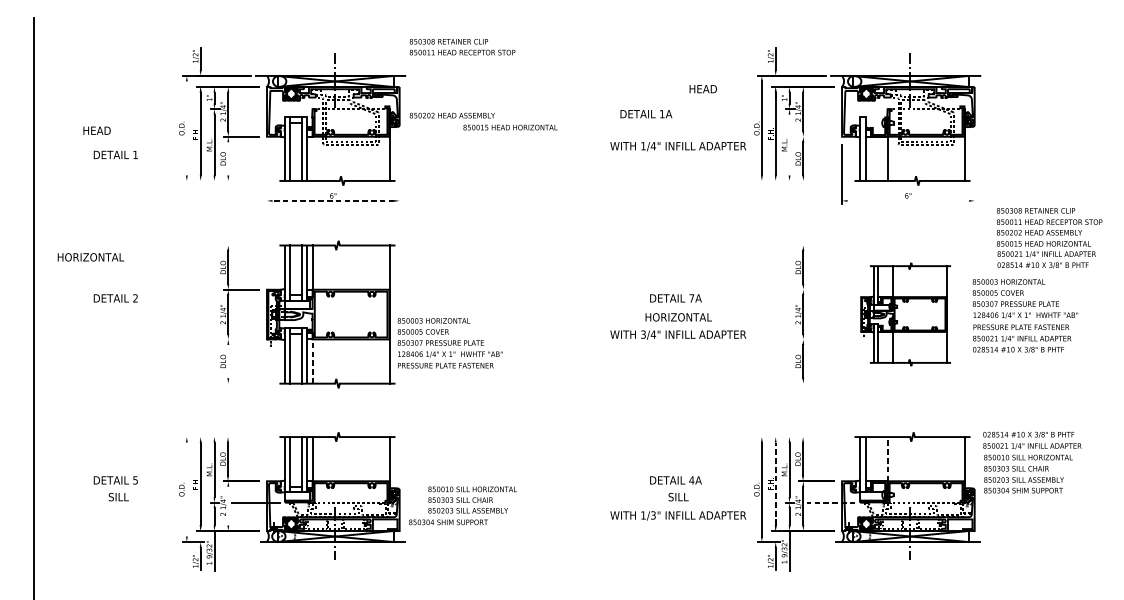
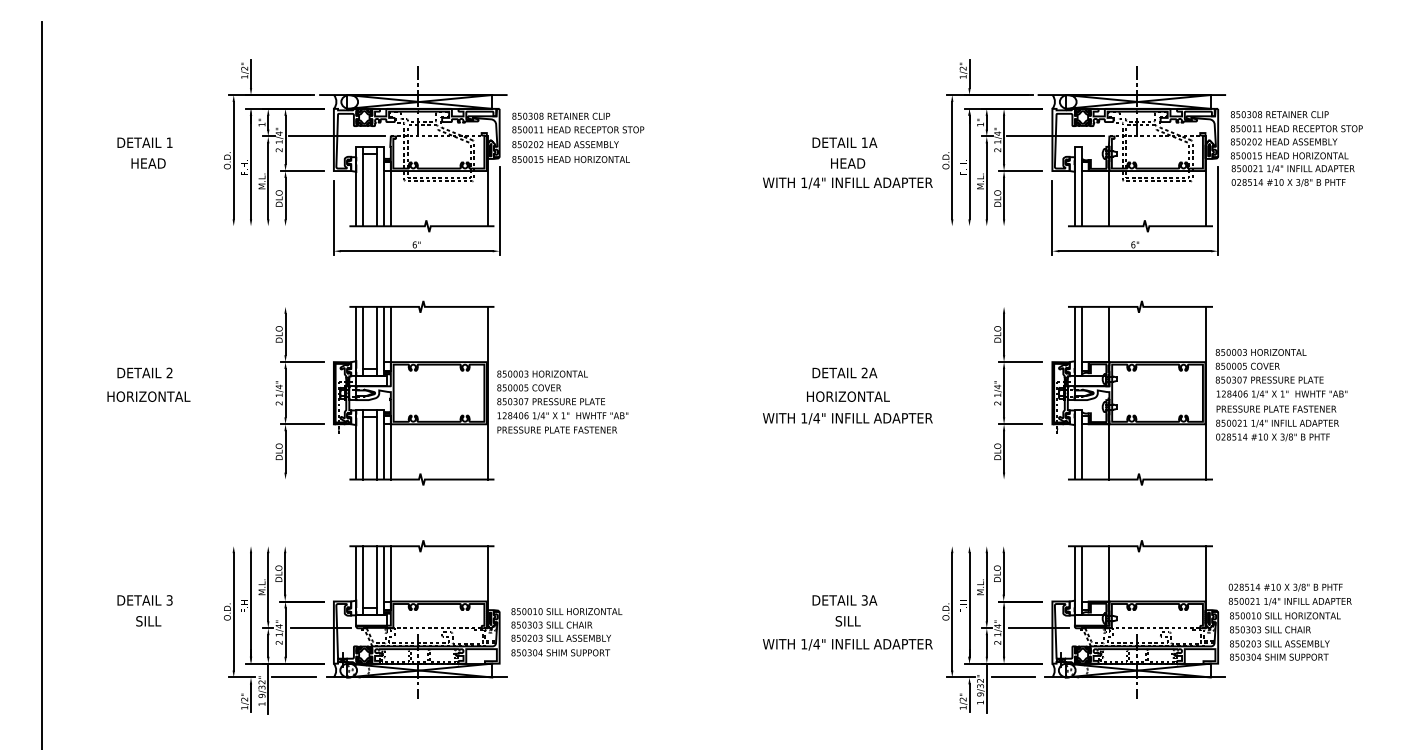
text: (462, 46) -> (578, 122), moved
text: (703, 89) -> (848, 163), moved
line: (269, 109) -> (336, 136), added
line: (844, 109) -> (1055, 136), added
text: (646, 113) -> (844, 142), moved
text: (509, 127) -> (570, 159), moved
line: (186, 128) -> (233, 160), added
text: (97, 130) -> (148, 163), moved
line: (816, 137) -> (1020, 171), added
line: (789, 145) -> (986, 181), added
text: (115, 154) -> (144, 142), moved
line: (228, 158) -> (285, 198), added
line: (312, 158) -> (390, 198), added
line: (399, 169) -> (499, 211), added
line: (974, 169) -> (1218, 211), added
line: (266, 174) -> (333, 218), added
line: (333, 201) -> (416, 251), dashed -> solid
line: (908, 201) -> (1135, 251), added
text: (1049, 237) -> (1296, 148), moved
text: (90, 257) -> (148, 396), moved
line: (816, 289) -> (1020, 362), added
text: (691, 297) -> (864, 372), 7A -> 2A
part: (905, 314) -> (1131, 392), size x1.43
text: (643, 334) -> (804, 418), 3/4" -> 1/4"
line: (241, 339) -> (301, 424), added
line: (816, 339) -> (1020, 424), added
text: (449, 342) -> (562, 401), moved
line: (228, 361) -> (285, 451), added
line: (312, 361) -> (390, 451), dashed -> solid
line: (887, 458) -> (1109, 573), dashed -> solid
text: (1031, 462) -> (1289, 621), moved
text: (135, 479) -> (169, 599), 5 -> 3
text: (691, 480) -> (864, 600), 4A -> 3A
line: (775, 483) -> (969, 604), dashed -> solid
line: (186, 489) -> (233, 611), added
text: (472, 499) -> (566, 624), moved
line: (830, 502) -> (1038, 628), dashed -> solid
line: (228, 506) -> (285, 632), added
text: (653, 515) -> (816, 644), 1/3" -> 1/4"
line: (234, 542) -> (293, 677), added
line: (810, 542) -> (1013, 677), added

